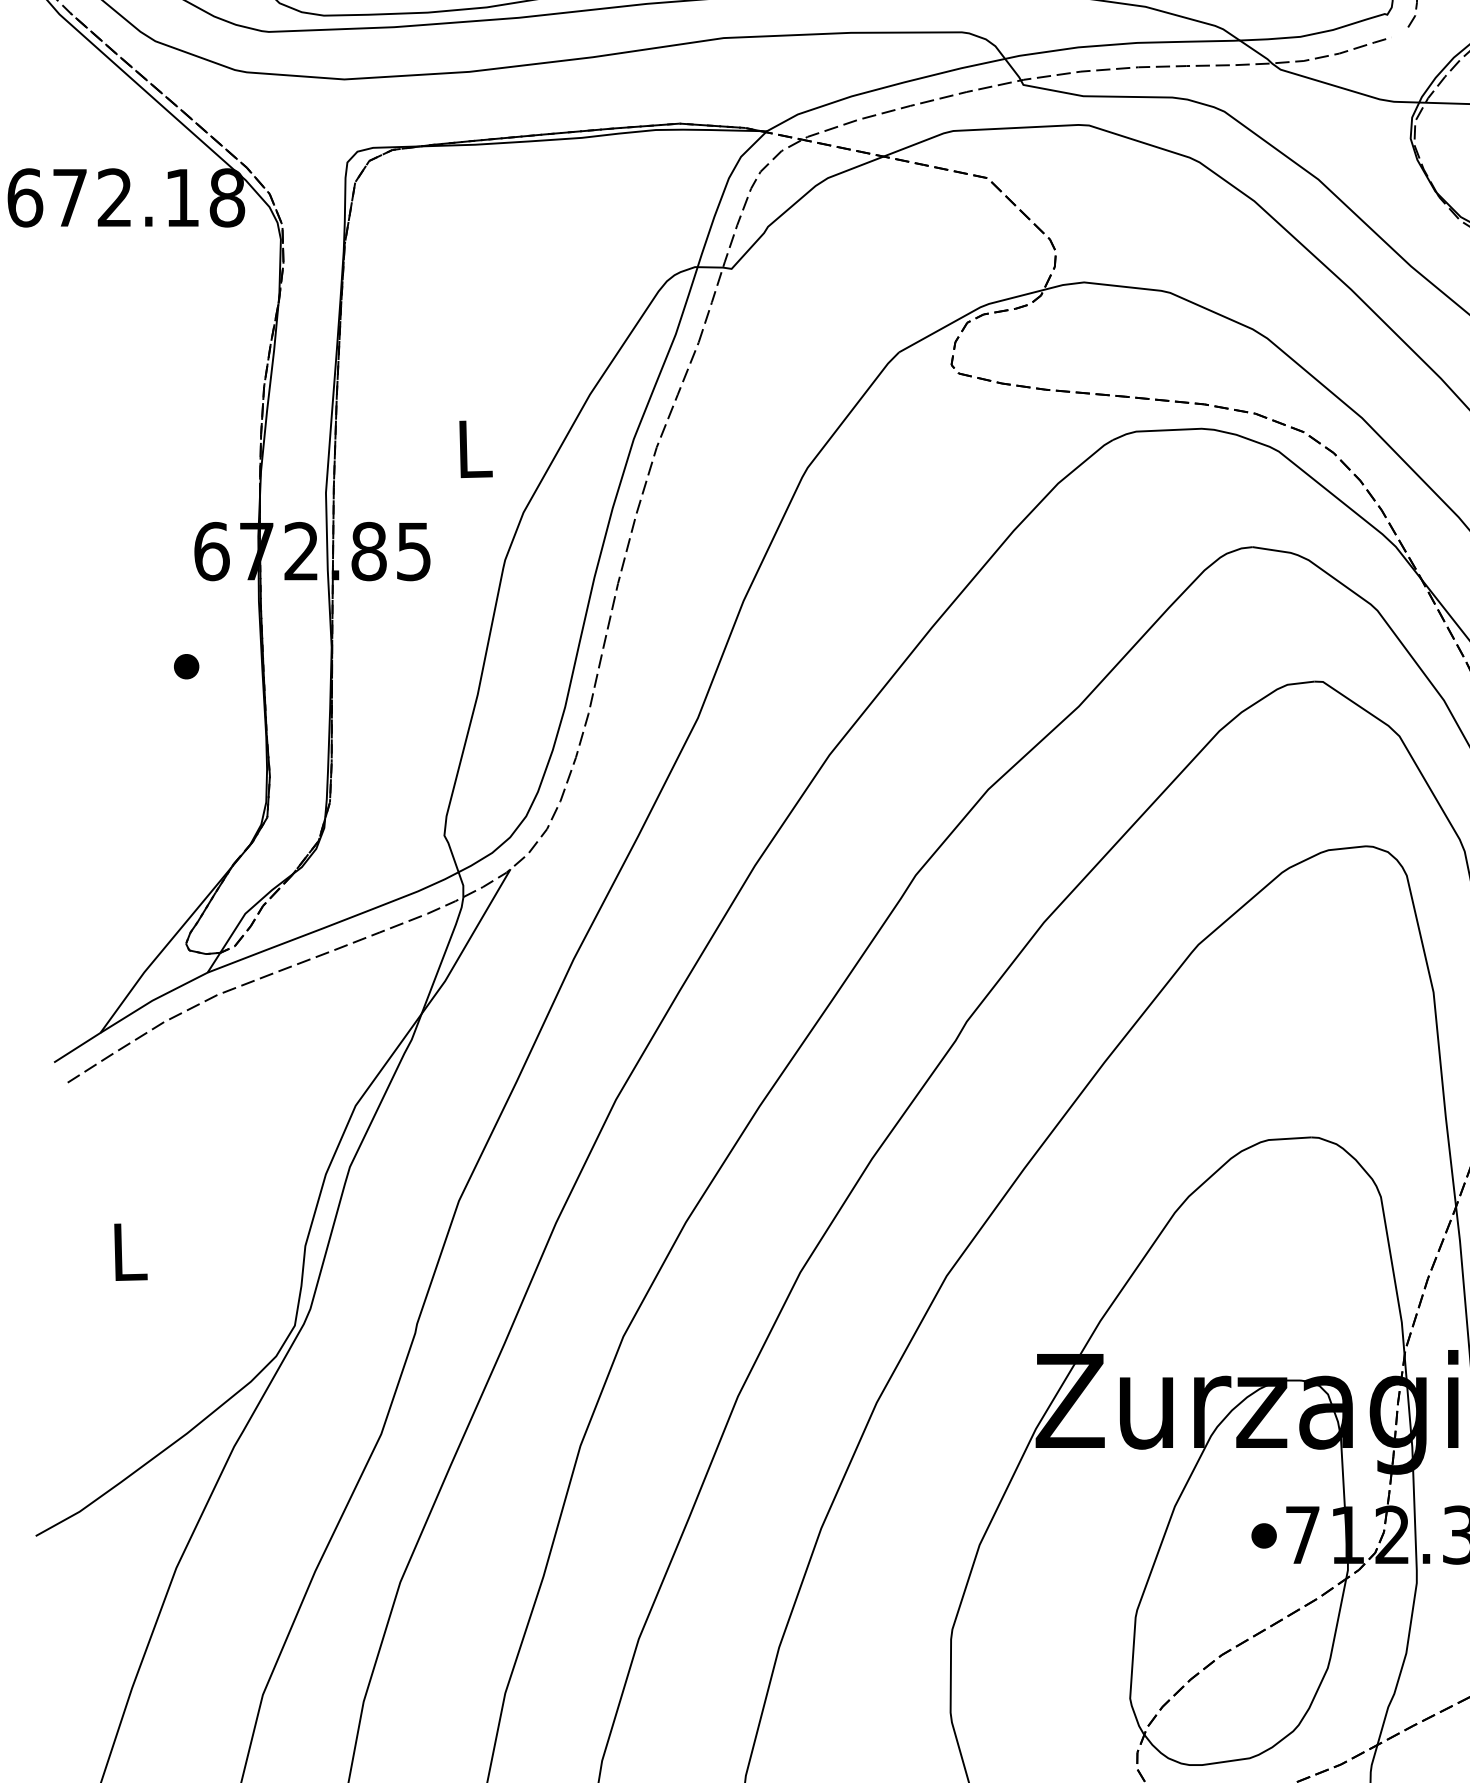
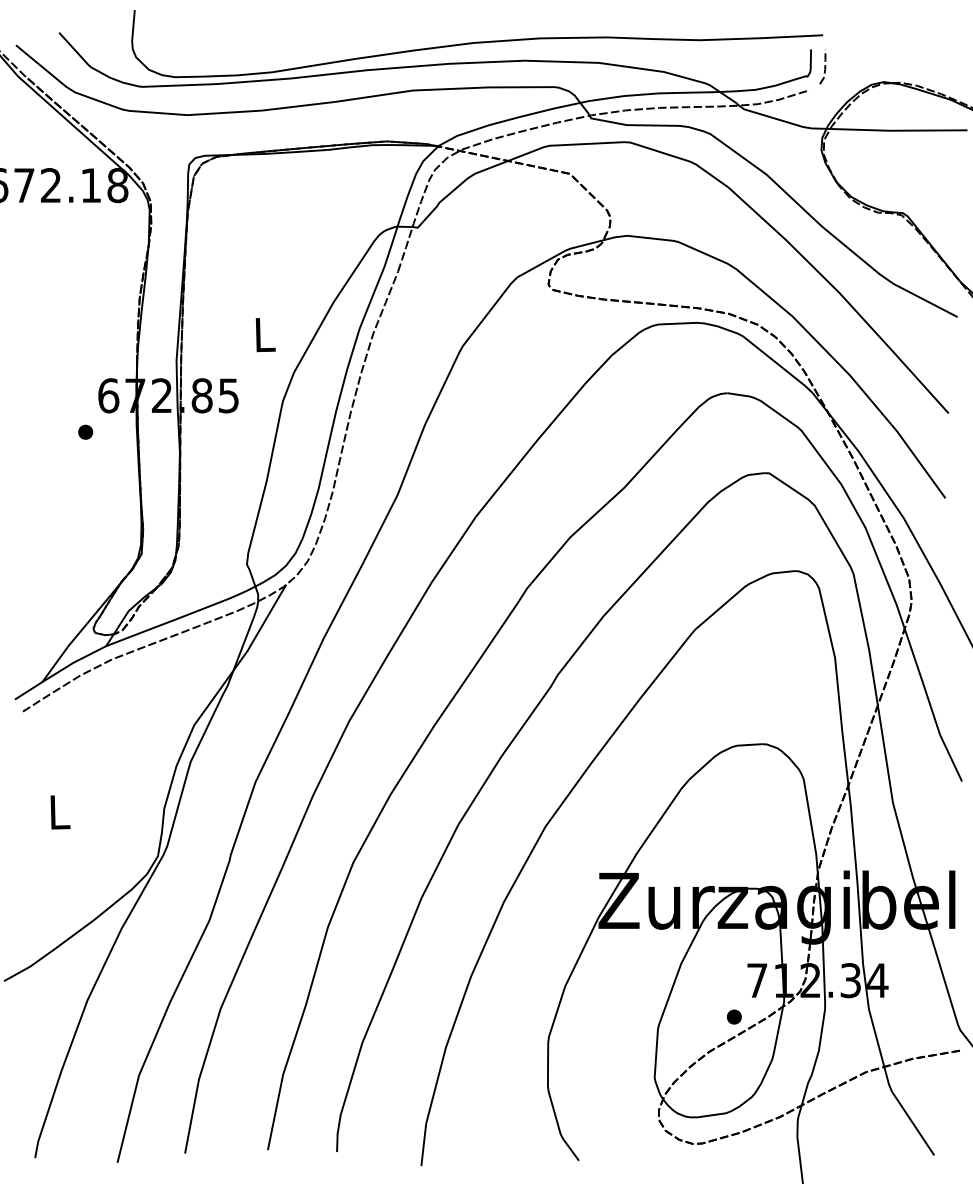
part: (186, 665) -> (85, 431), moved
part: (1262, 1534) -> (733, 1016), moved

